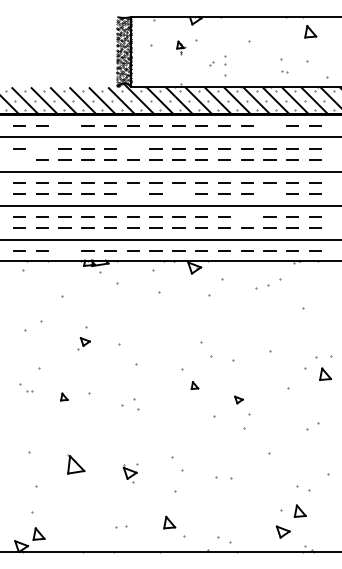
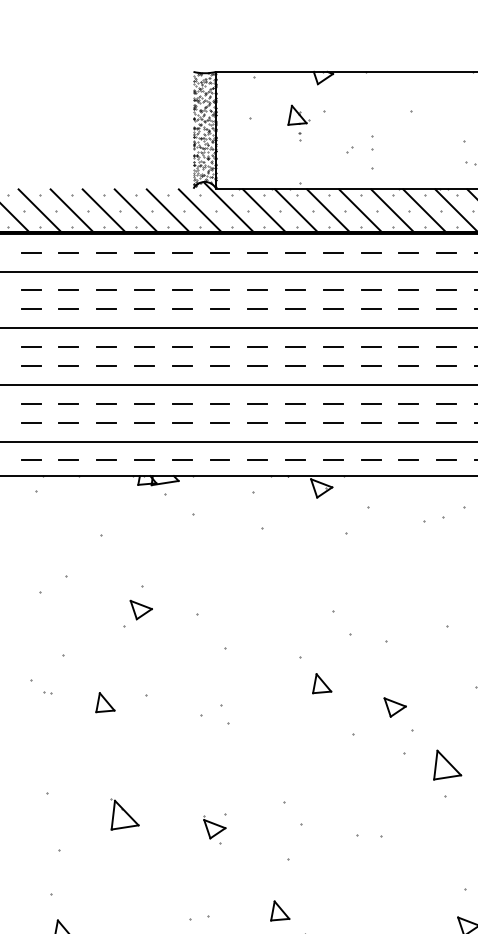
part: (180, 47) -> (298, 122), size x1.67
line: (64, 125) -> (105, 251), added
line: (269, 125) -> (445, 251), added
line: (42, 148) -> (69, 290), added
line: (133, 148) -> (220, 290), added
line: (19, 159) -> (30, 308), added
line: (133, 193) -> (220, 364), added
line: (178, 193) -> (294, 364), added
line: (269, 193) -> (445, 364), added
line: (247, 216) -> (409, 402), added
line: (64, 250) -> (105, 459), added
part: (83, 343) -> (137, 613), size x1.43
part: (194, 385) -> (321, 683), size x1.67
part: (64, 396) -> (105, 701), size x1.67
part: (238, 399) -> (394, 706), size x1.67
part: (270, 434) -> (447, 764), added

